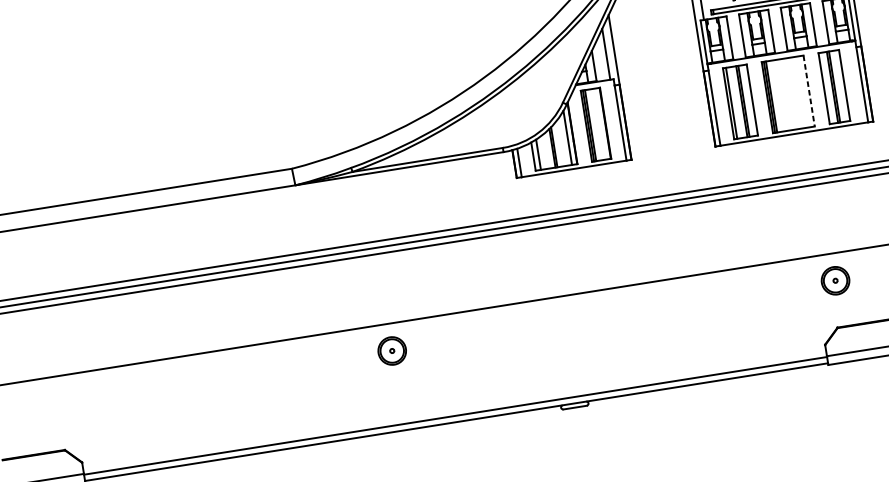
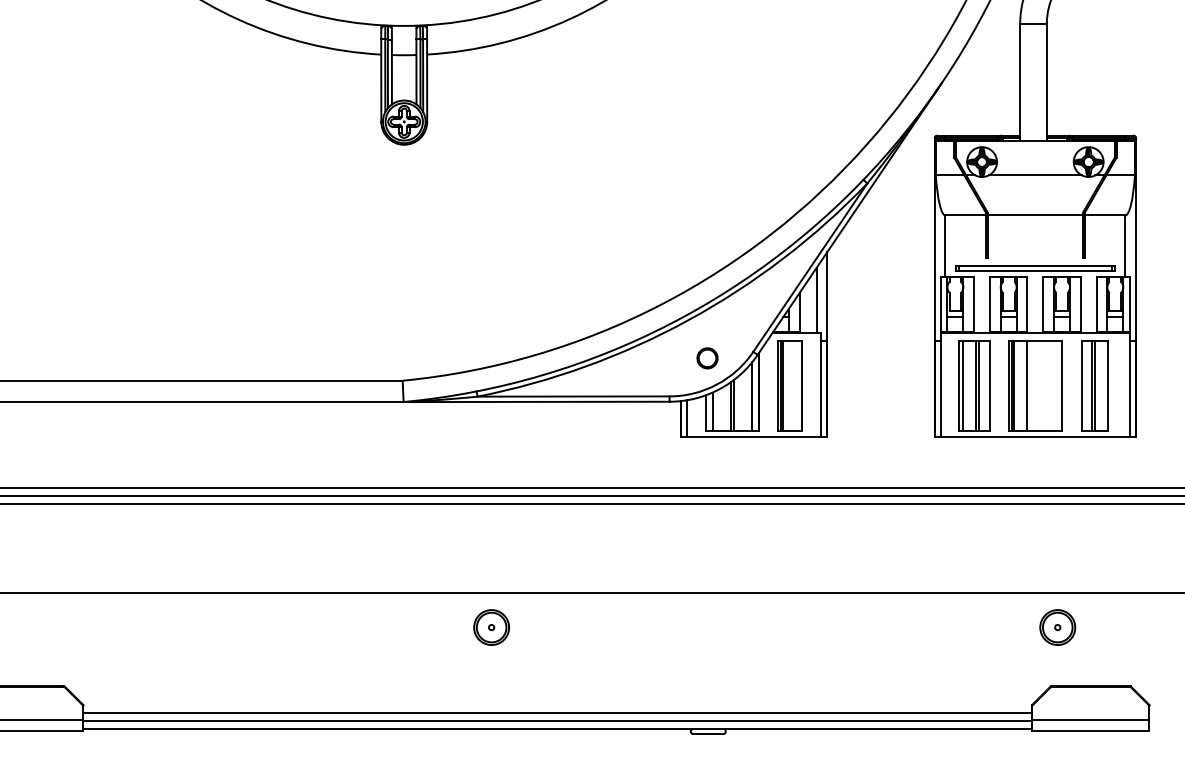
line: (809, 91) -> (1062, 386), dashed -> solid
line: (781, 95) -> (1027, 385), added
circle: (527, 113) -> (707, 358), added
line: (454, 409) -> (557, 712), added

